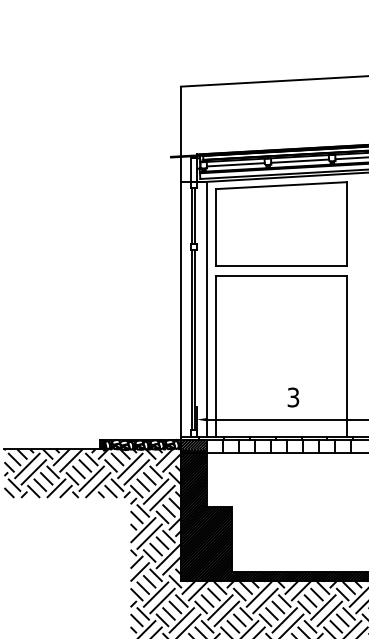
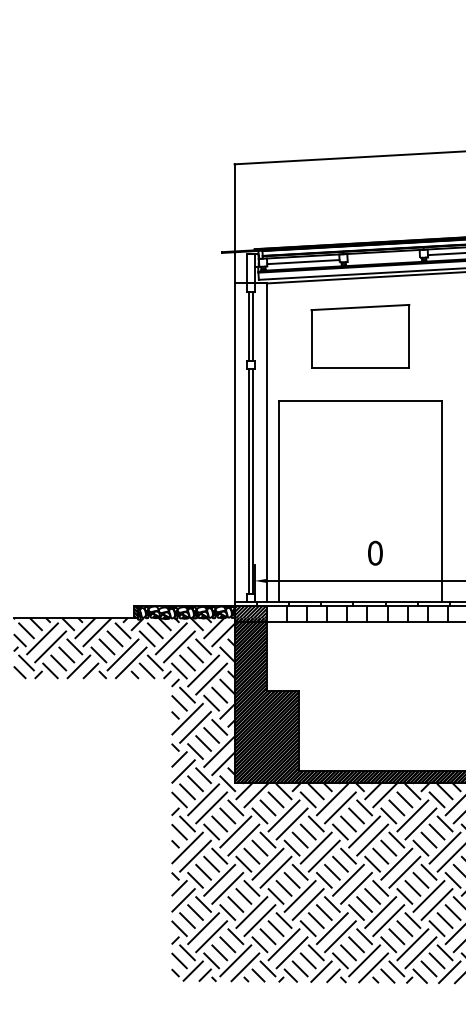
line: (299, 161) -> (383, 257), removed
part: (281, 224) -> (360, 336), size x0.6
text: (293, 396) -> (375, 552), 3 -> 0

